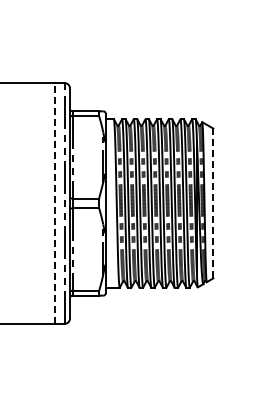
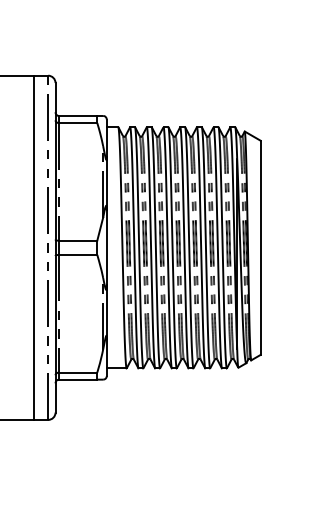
line: (54, 203) -> (33, 247), dashed -> solid
line: (213, 203) -> (260, 247), dashed -> solid

